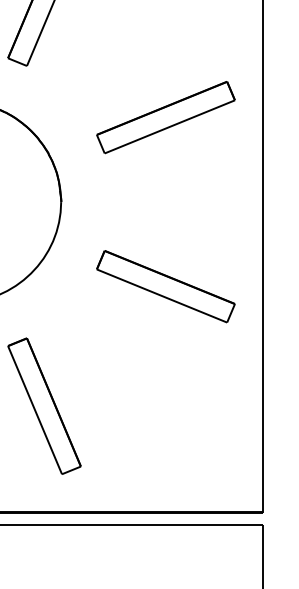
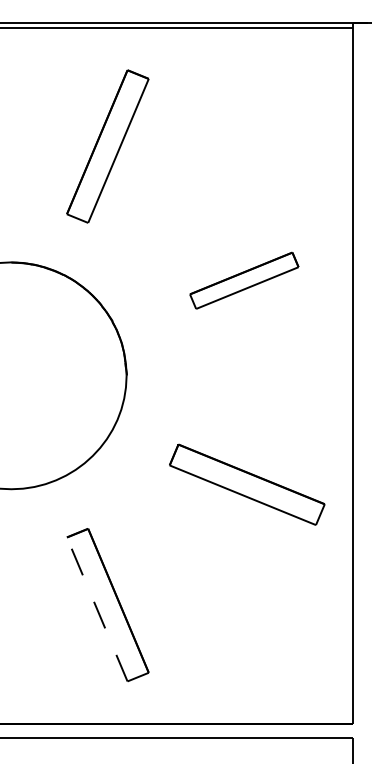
part: (166, 117) -> (244, 280), size x0.7
part: (166, 286) -> (247, 484), moved
line: (35, 409) -> (97, 608), solid -> dashed

